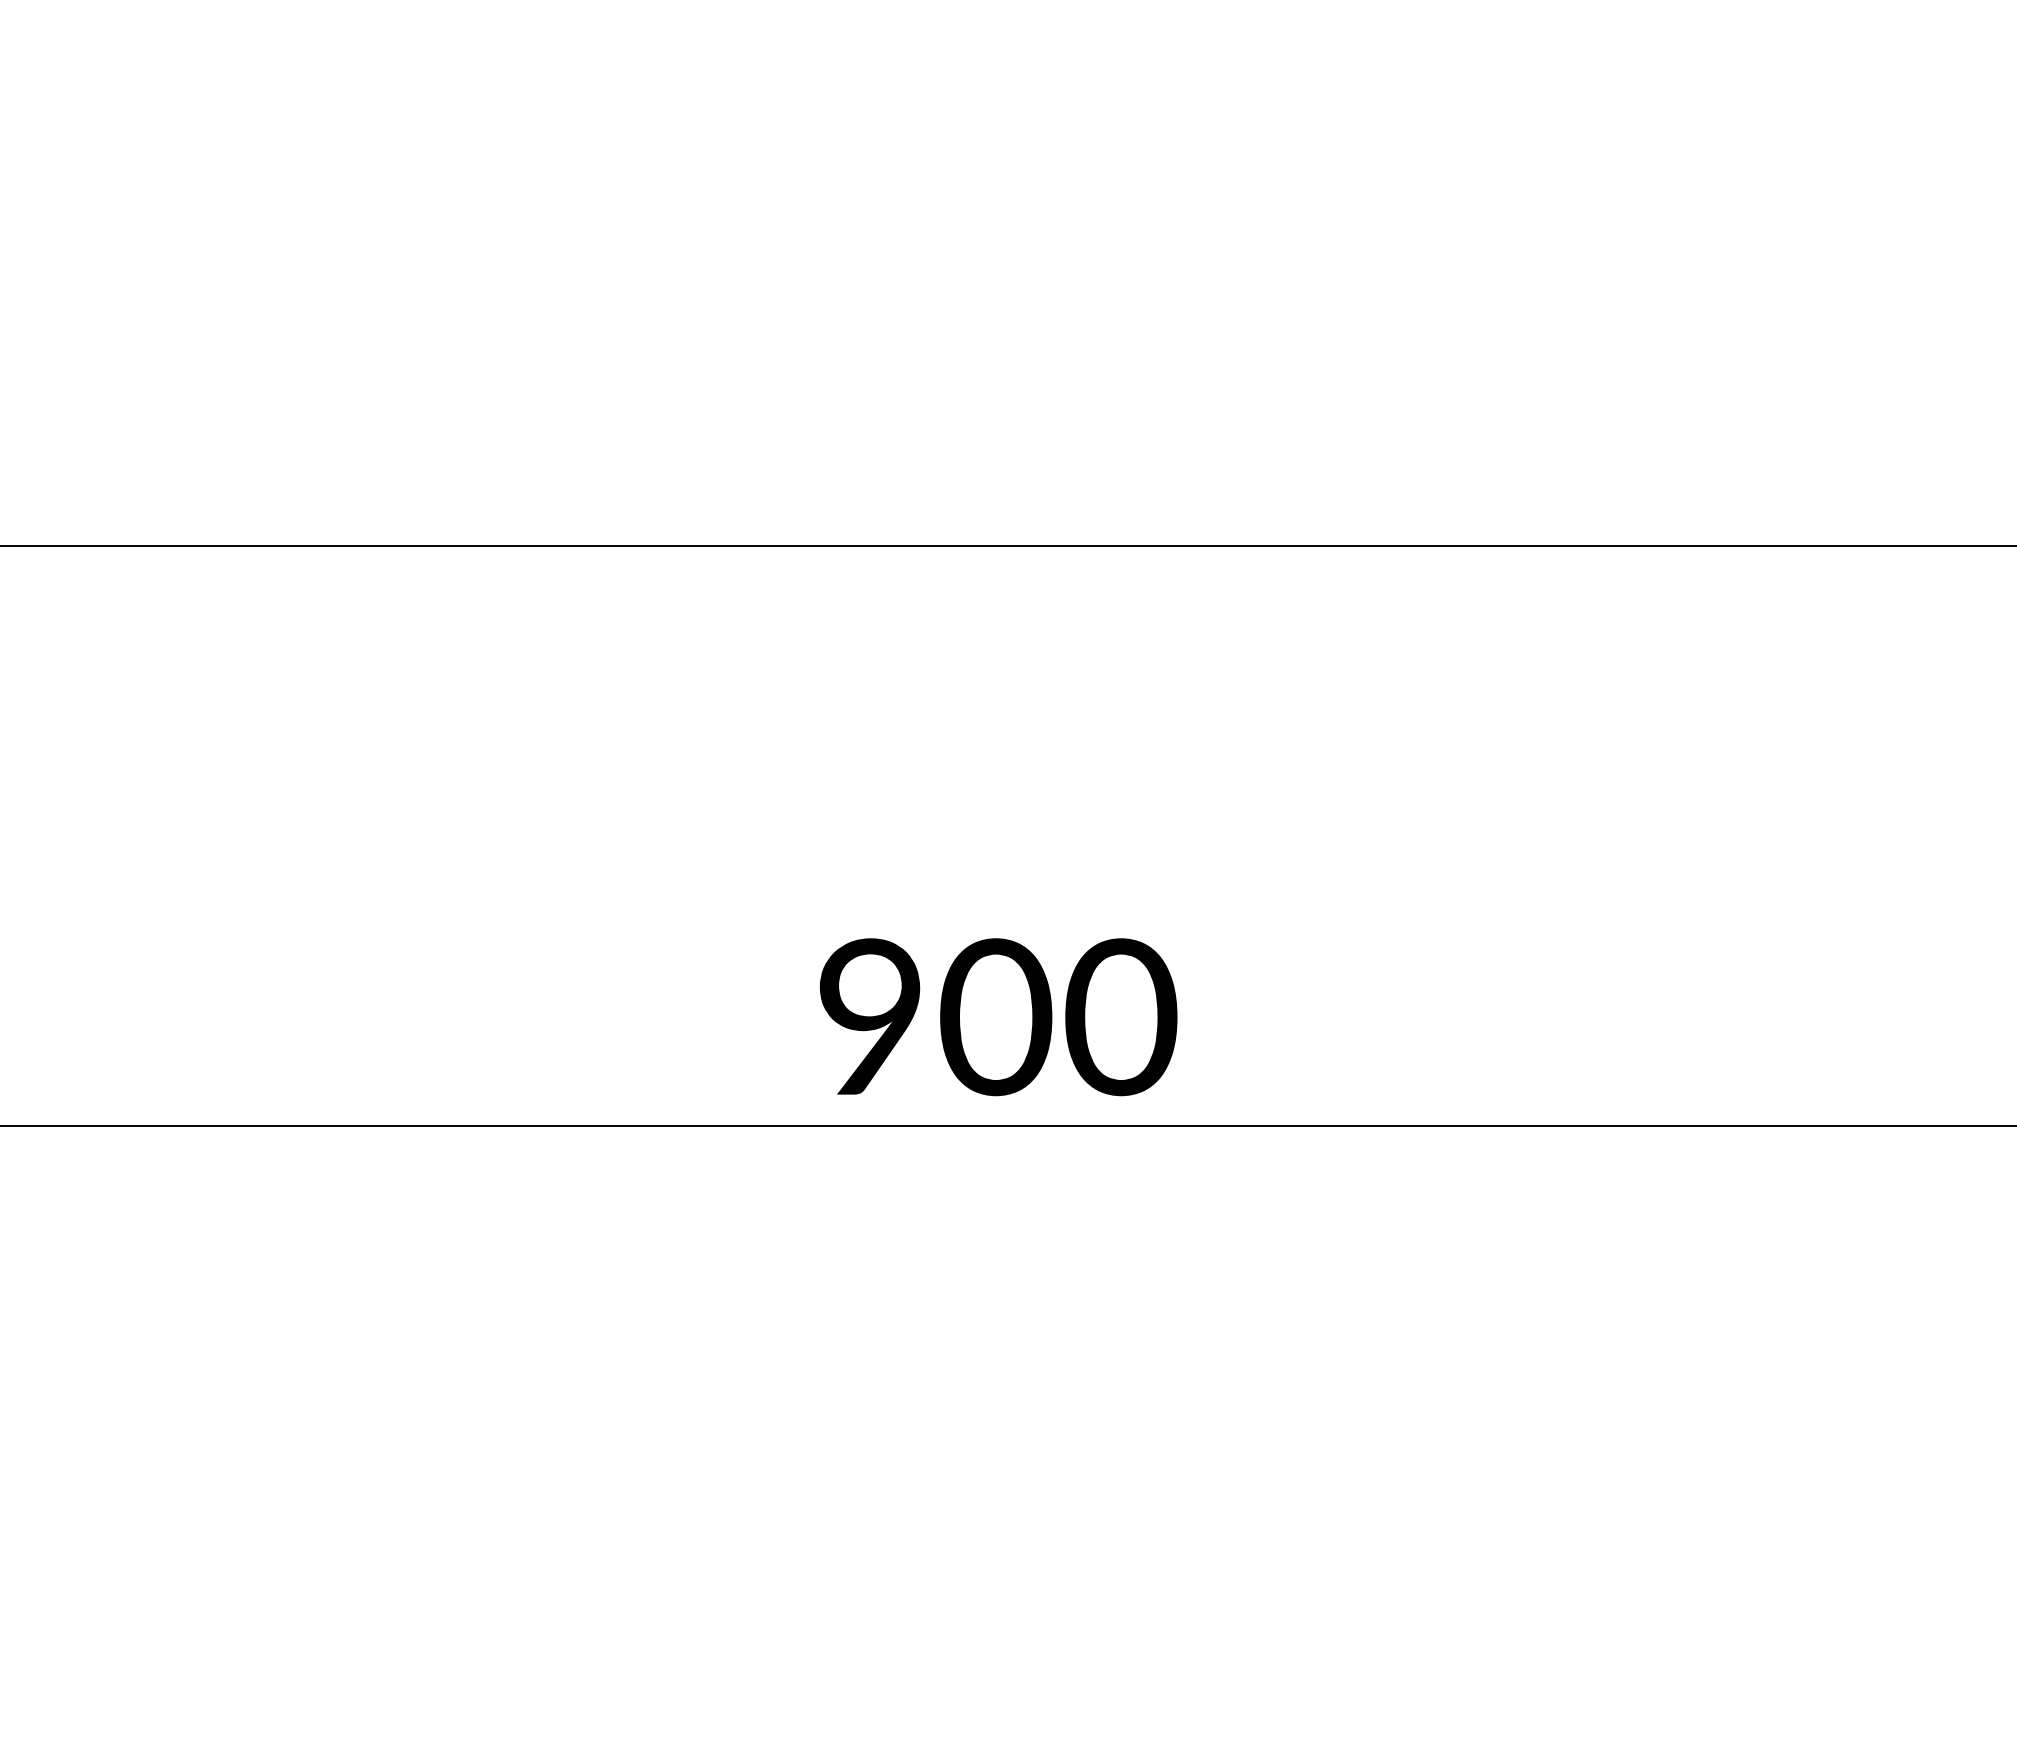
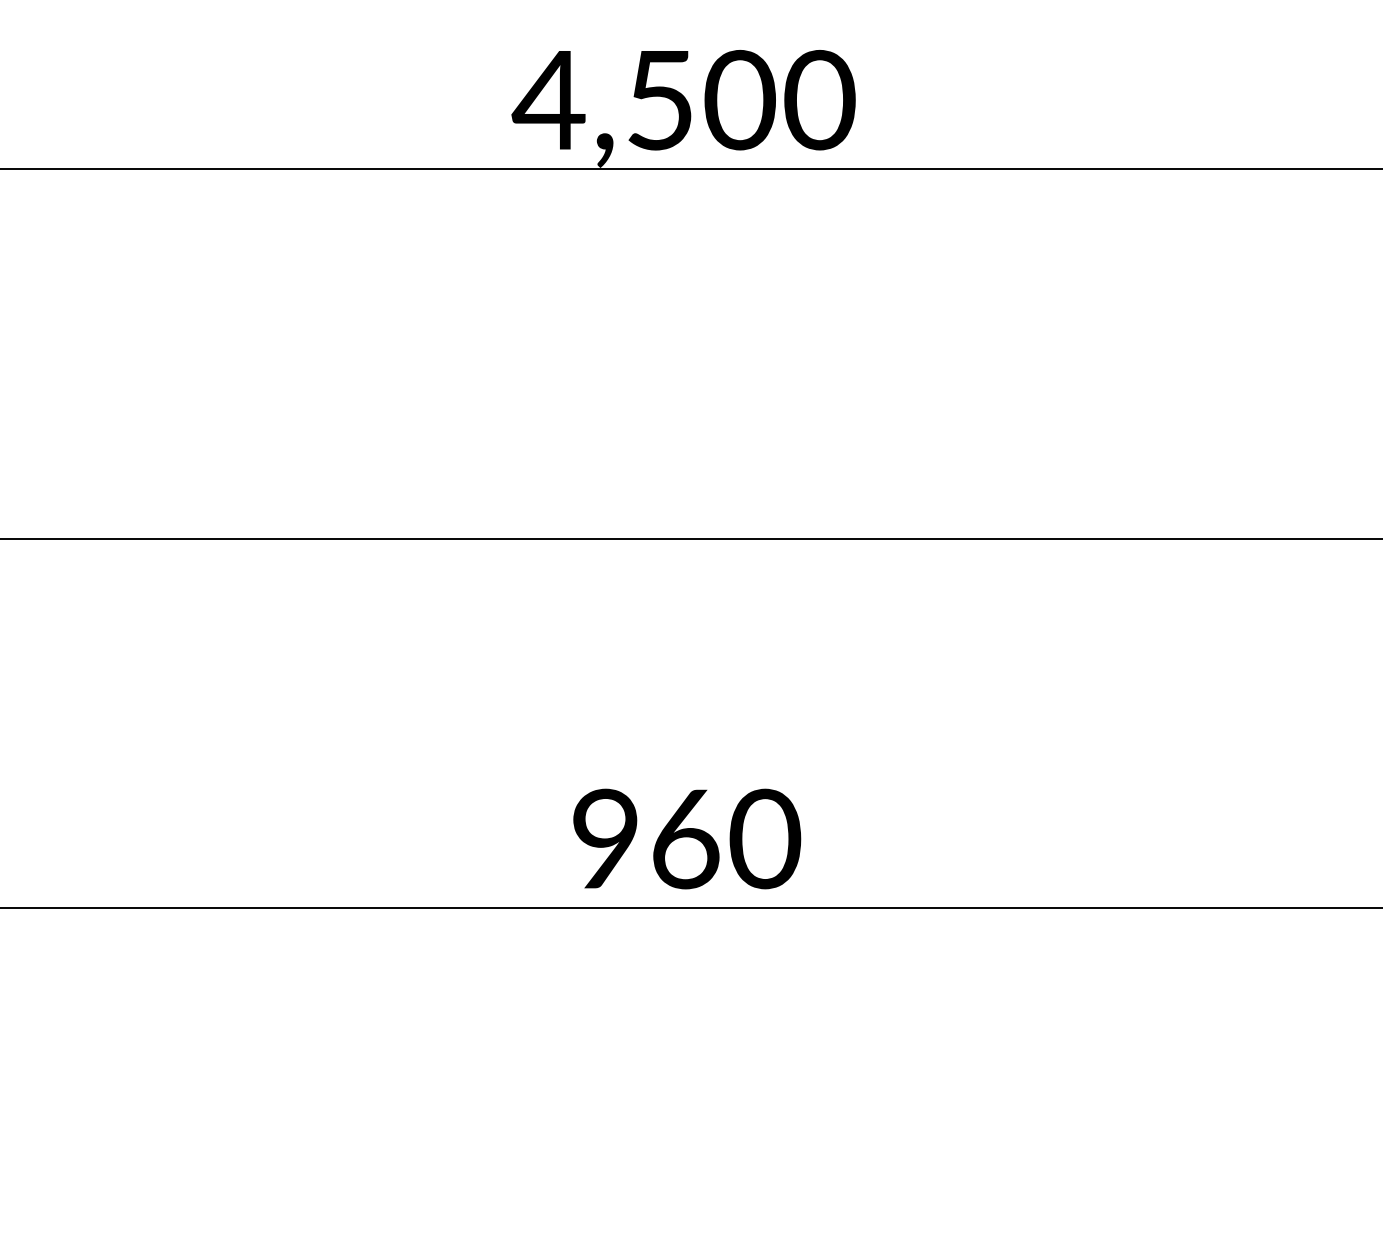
text: (995, 1016) -> (685, 838), 900 -> 960

